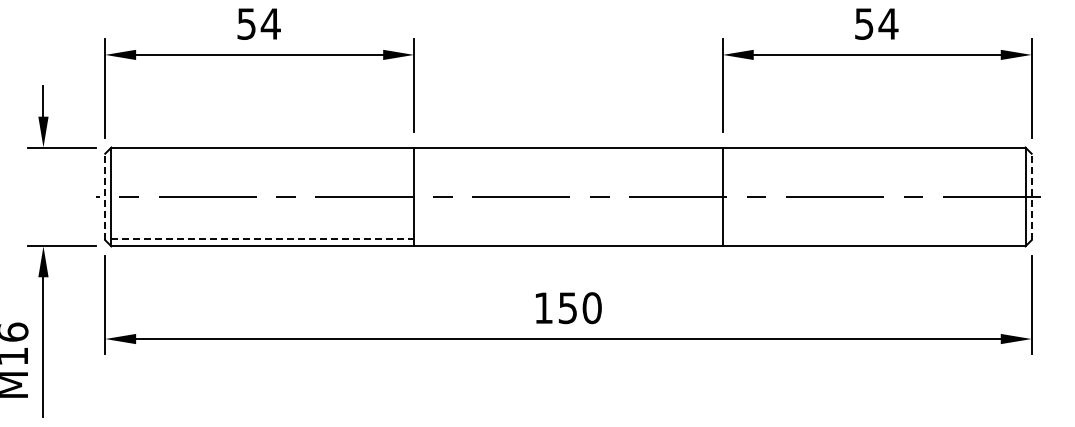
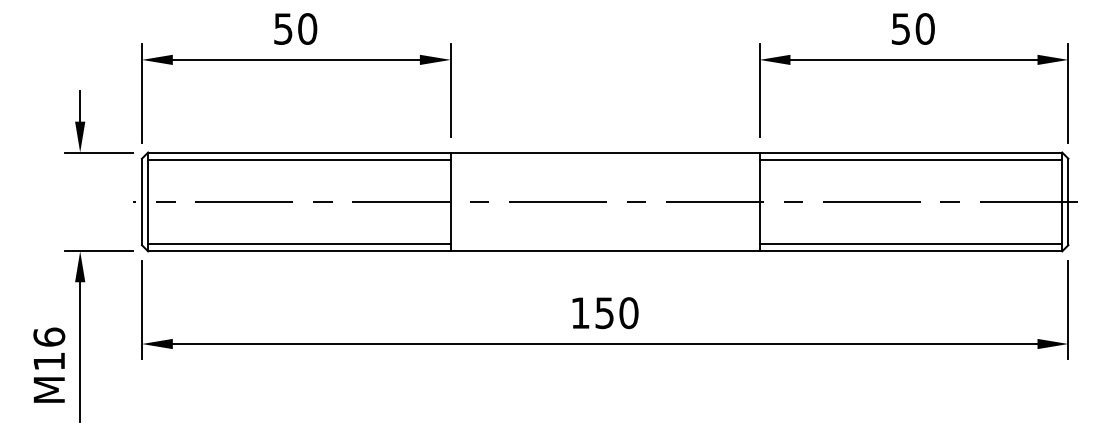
text: (270, 23) -> (307, 28), 54 -> 50
text: (888, 23) -> (925, 28), 54 -> 50
line: (262, 155) -> (299, 160), added
line: (873, 155) -> (910, 160), added
line: (104, 196) -> (141, 201), dashed -> solid
line: (1031, 196) -> (1068, 201), dashed -> solid
line: (262, 238) -> (299, 243), dashed -> solid
line: (873, 238) -> (910, 243), added

